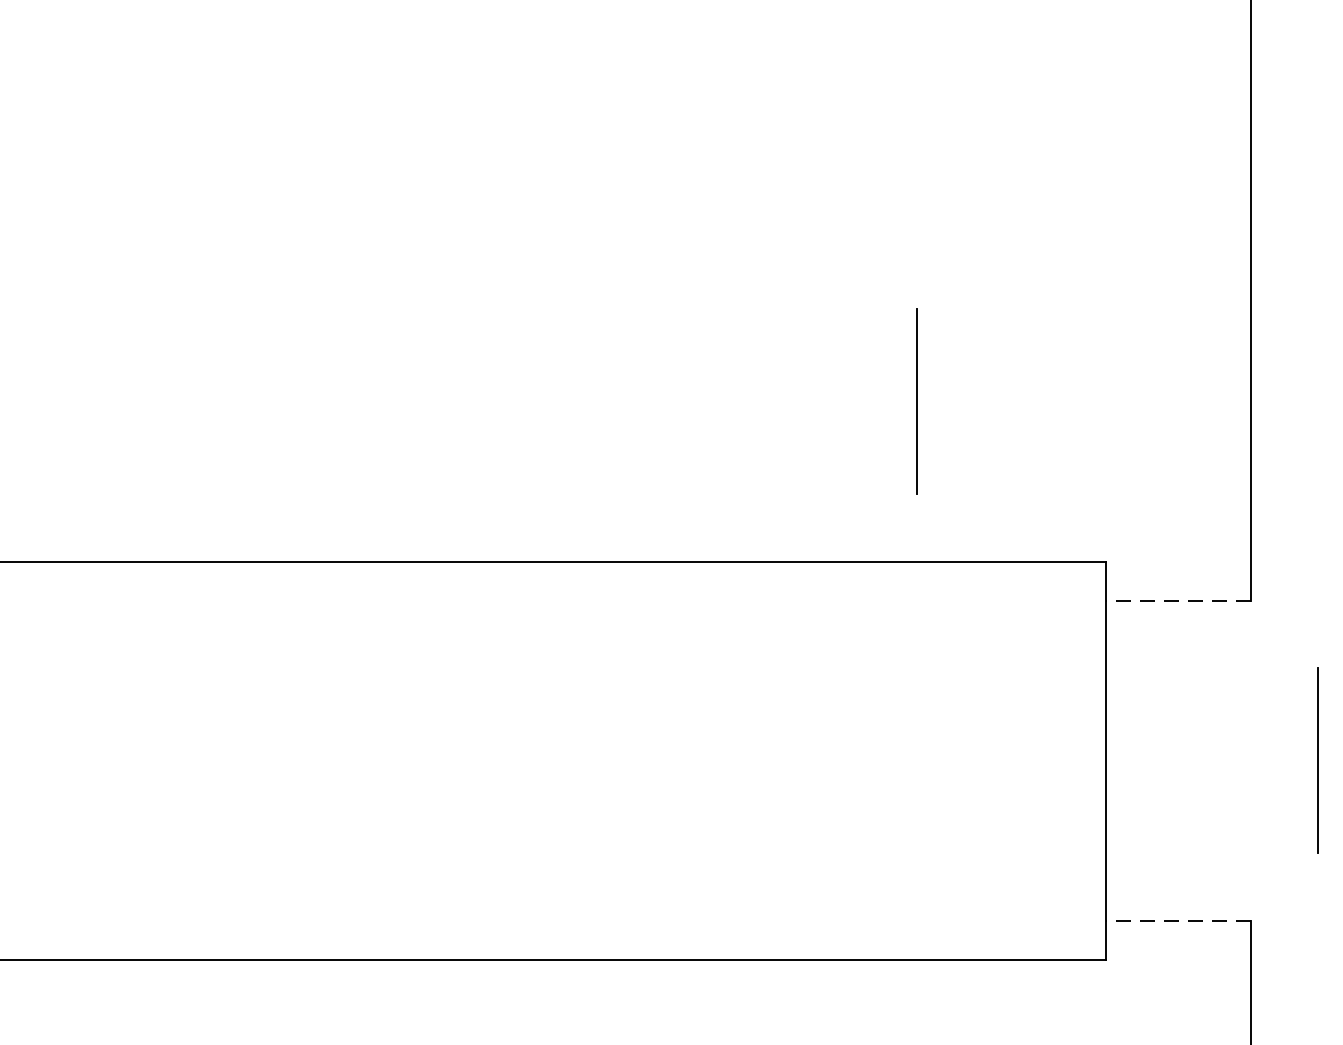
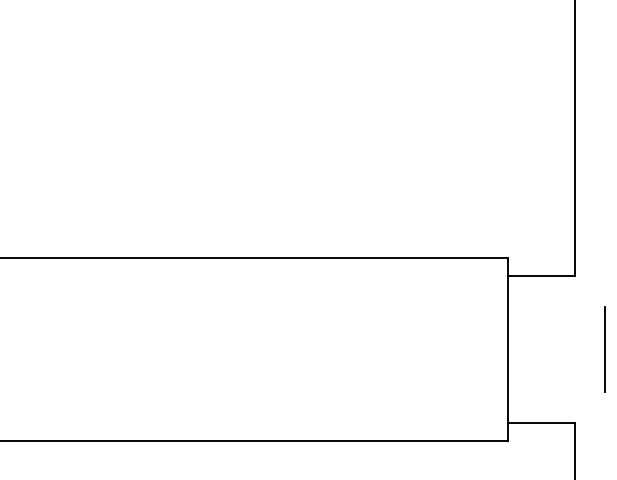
line: (915, 401) -> (420, 184), removed
line: (1176, 601) -> (540, 276), dashed -> solid
line: (1176, 919) -> (540, 422), dashed -> solid

